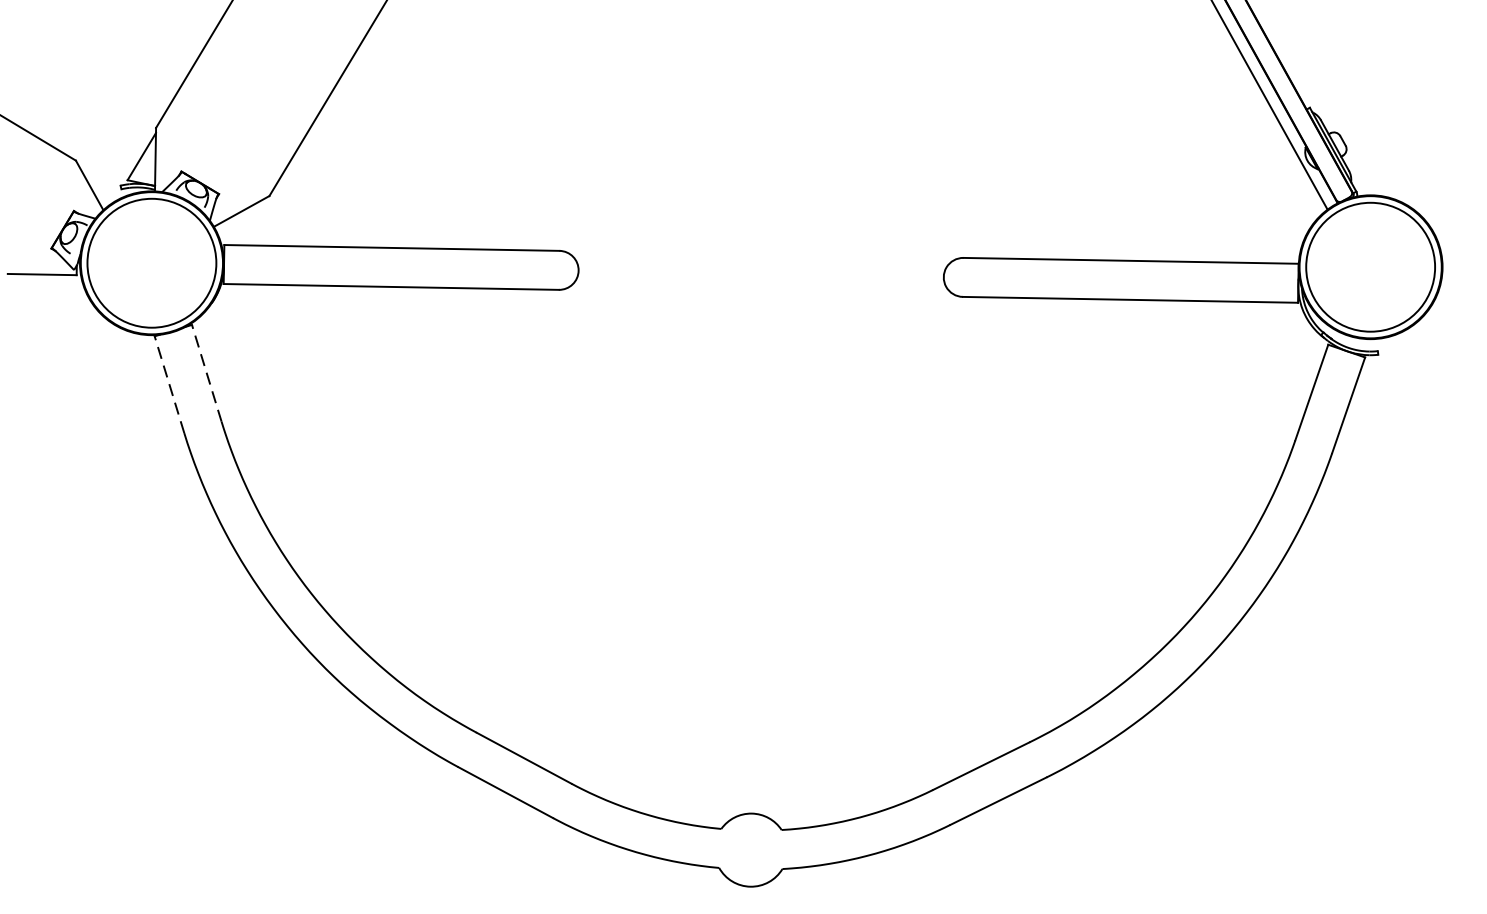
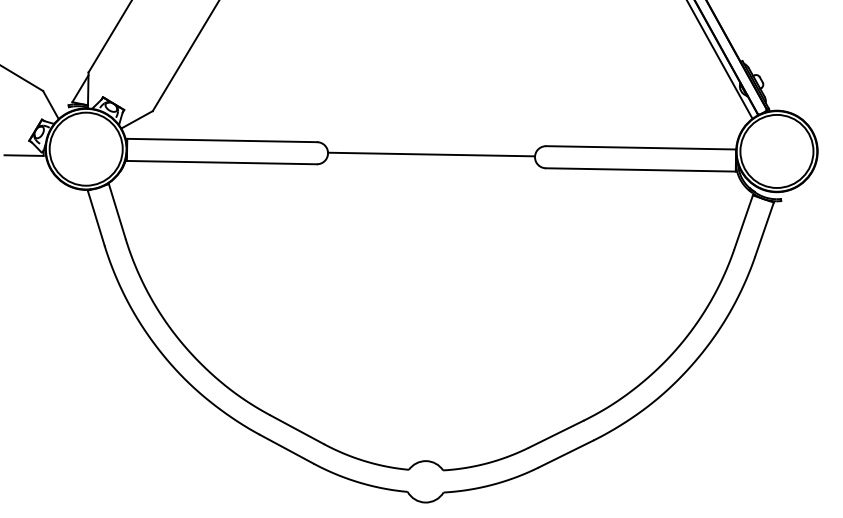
line: (761, 272) -> (431, 154), added
line: (207, 373) -> (117, 211), dashed -> solid
line: (170, 385) -> (96, 218), dashed -> solid

